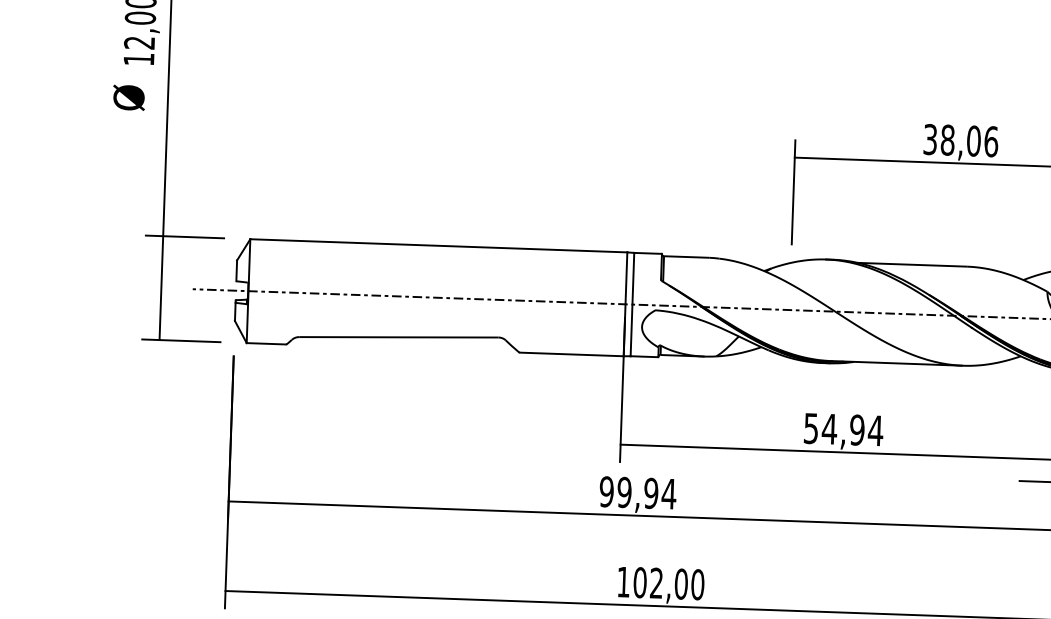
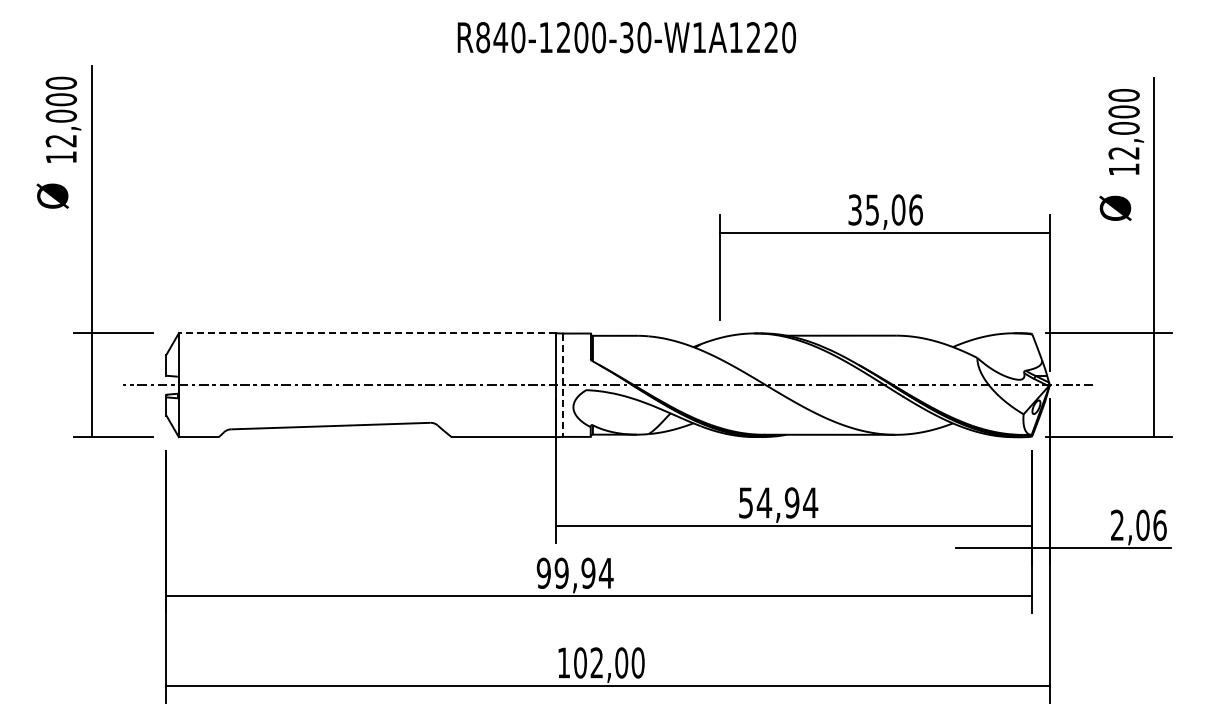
text: (947, 139) -> (872, 209), 38,06 -> 35,06
line: (438, 246) -> (367, 333), solid -> dashed
line: (632, 304) -> (563, 385), solid -> dashed

